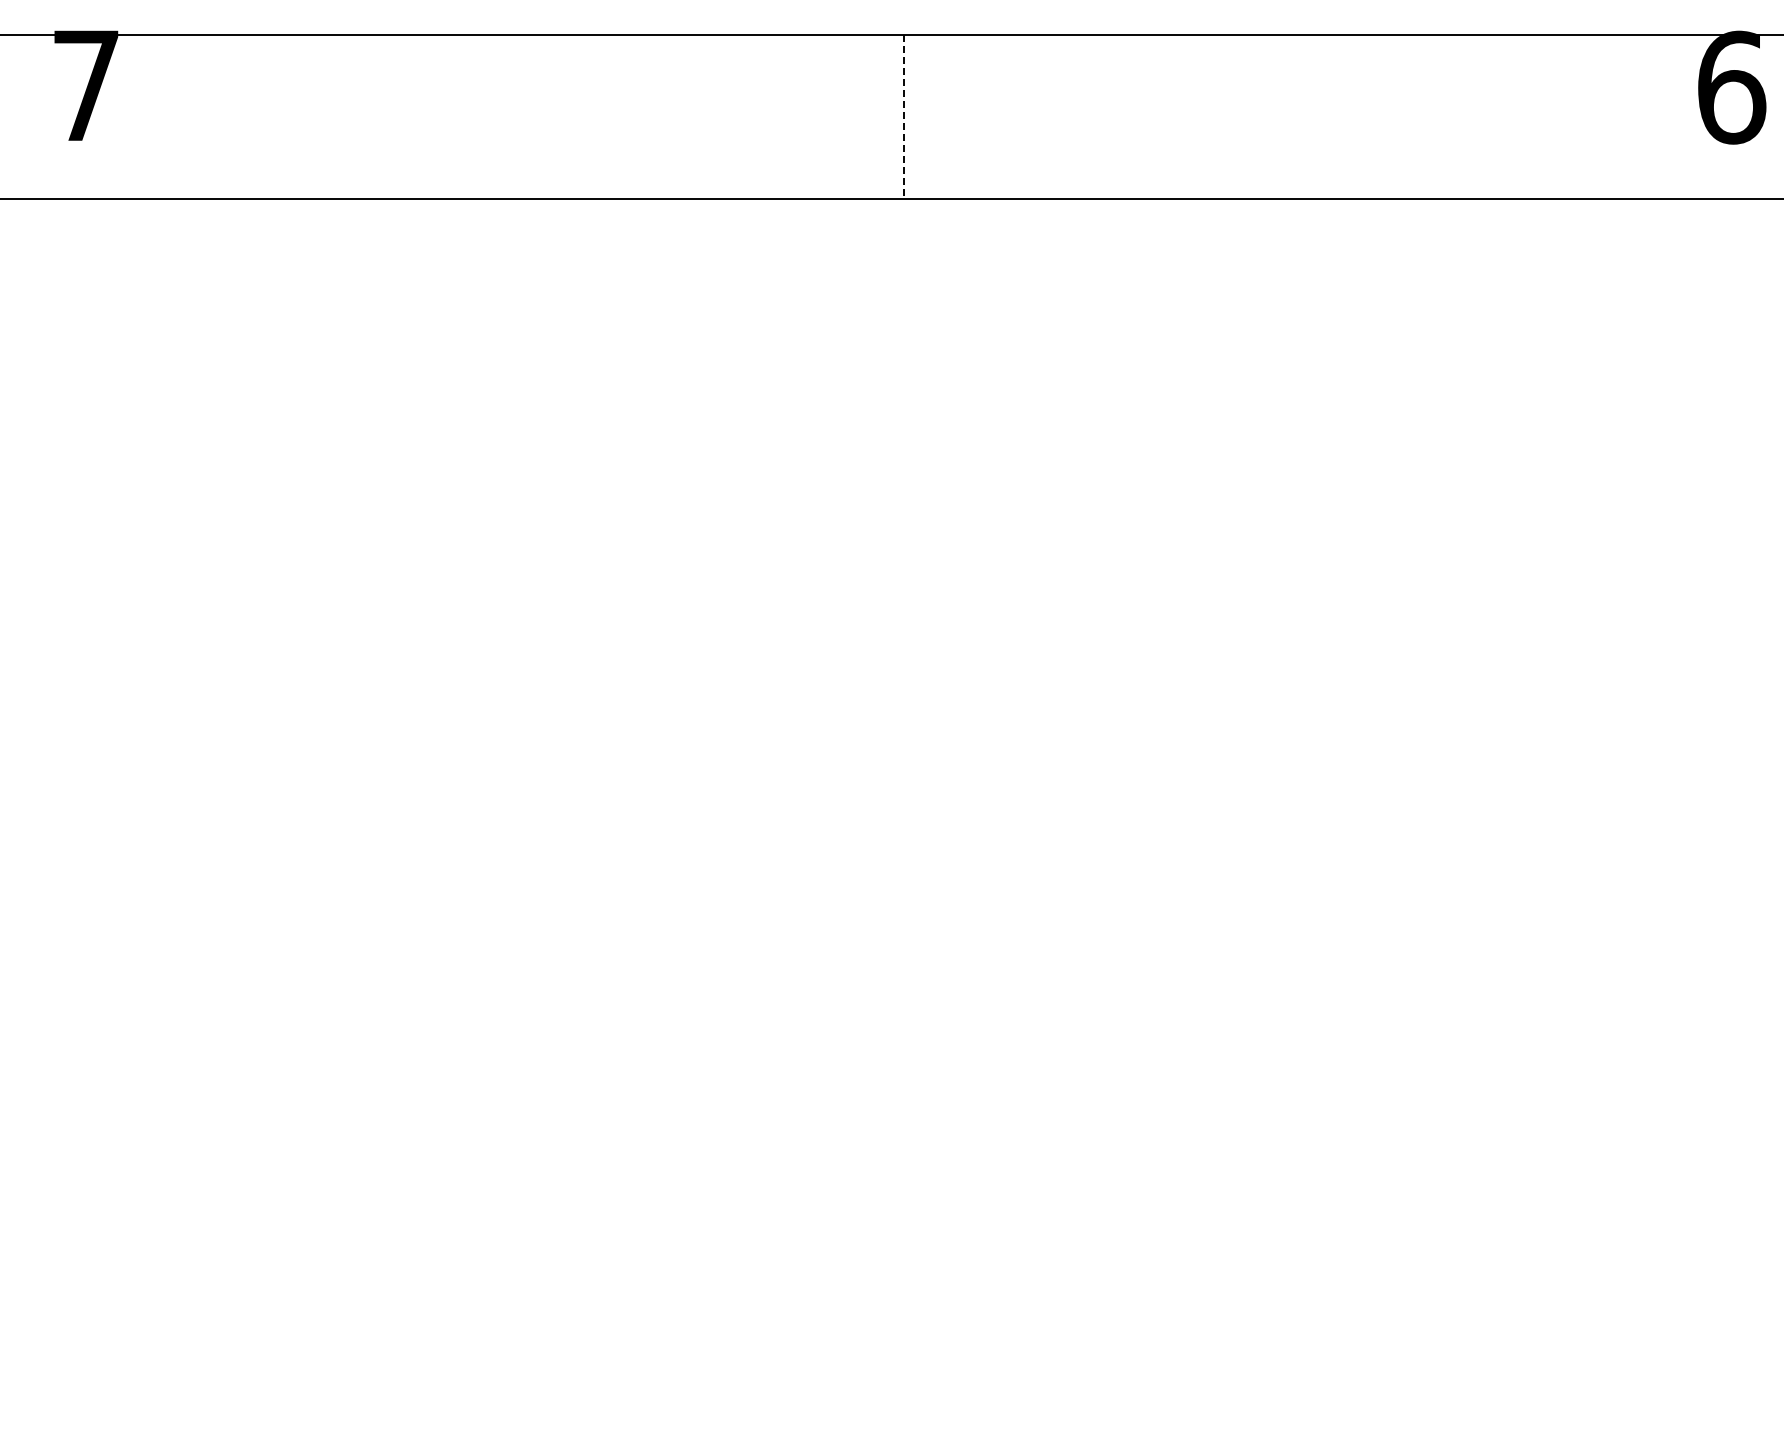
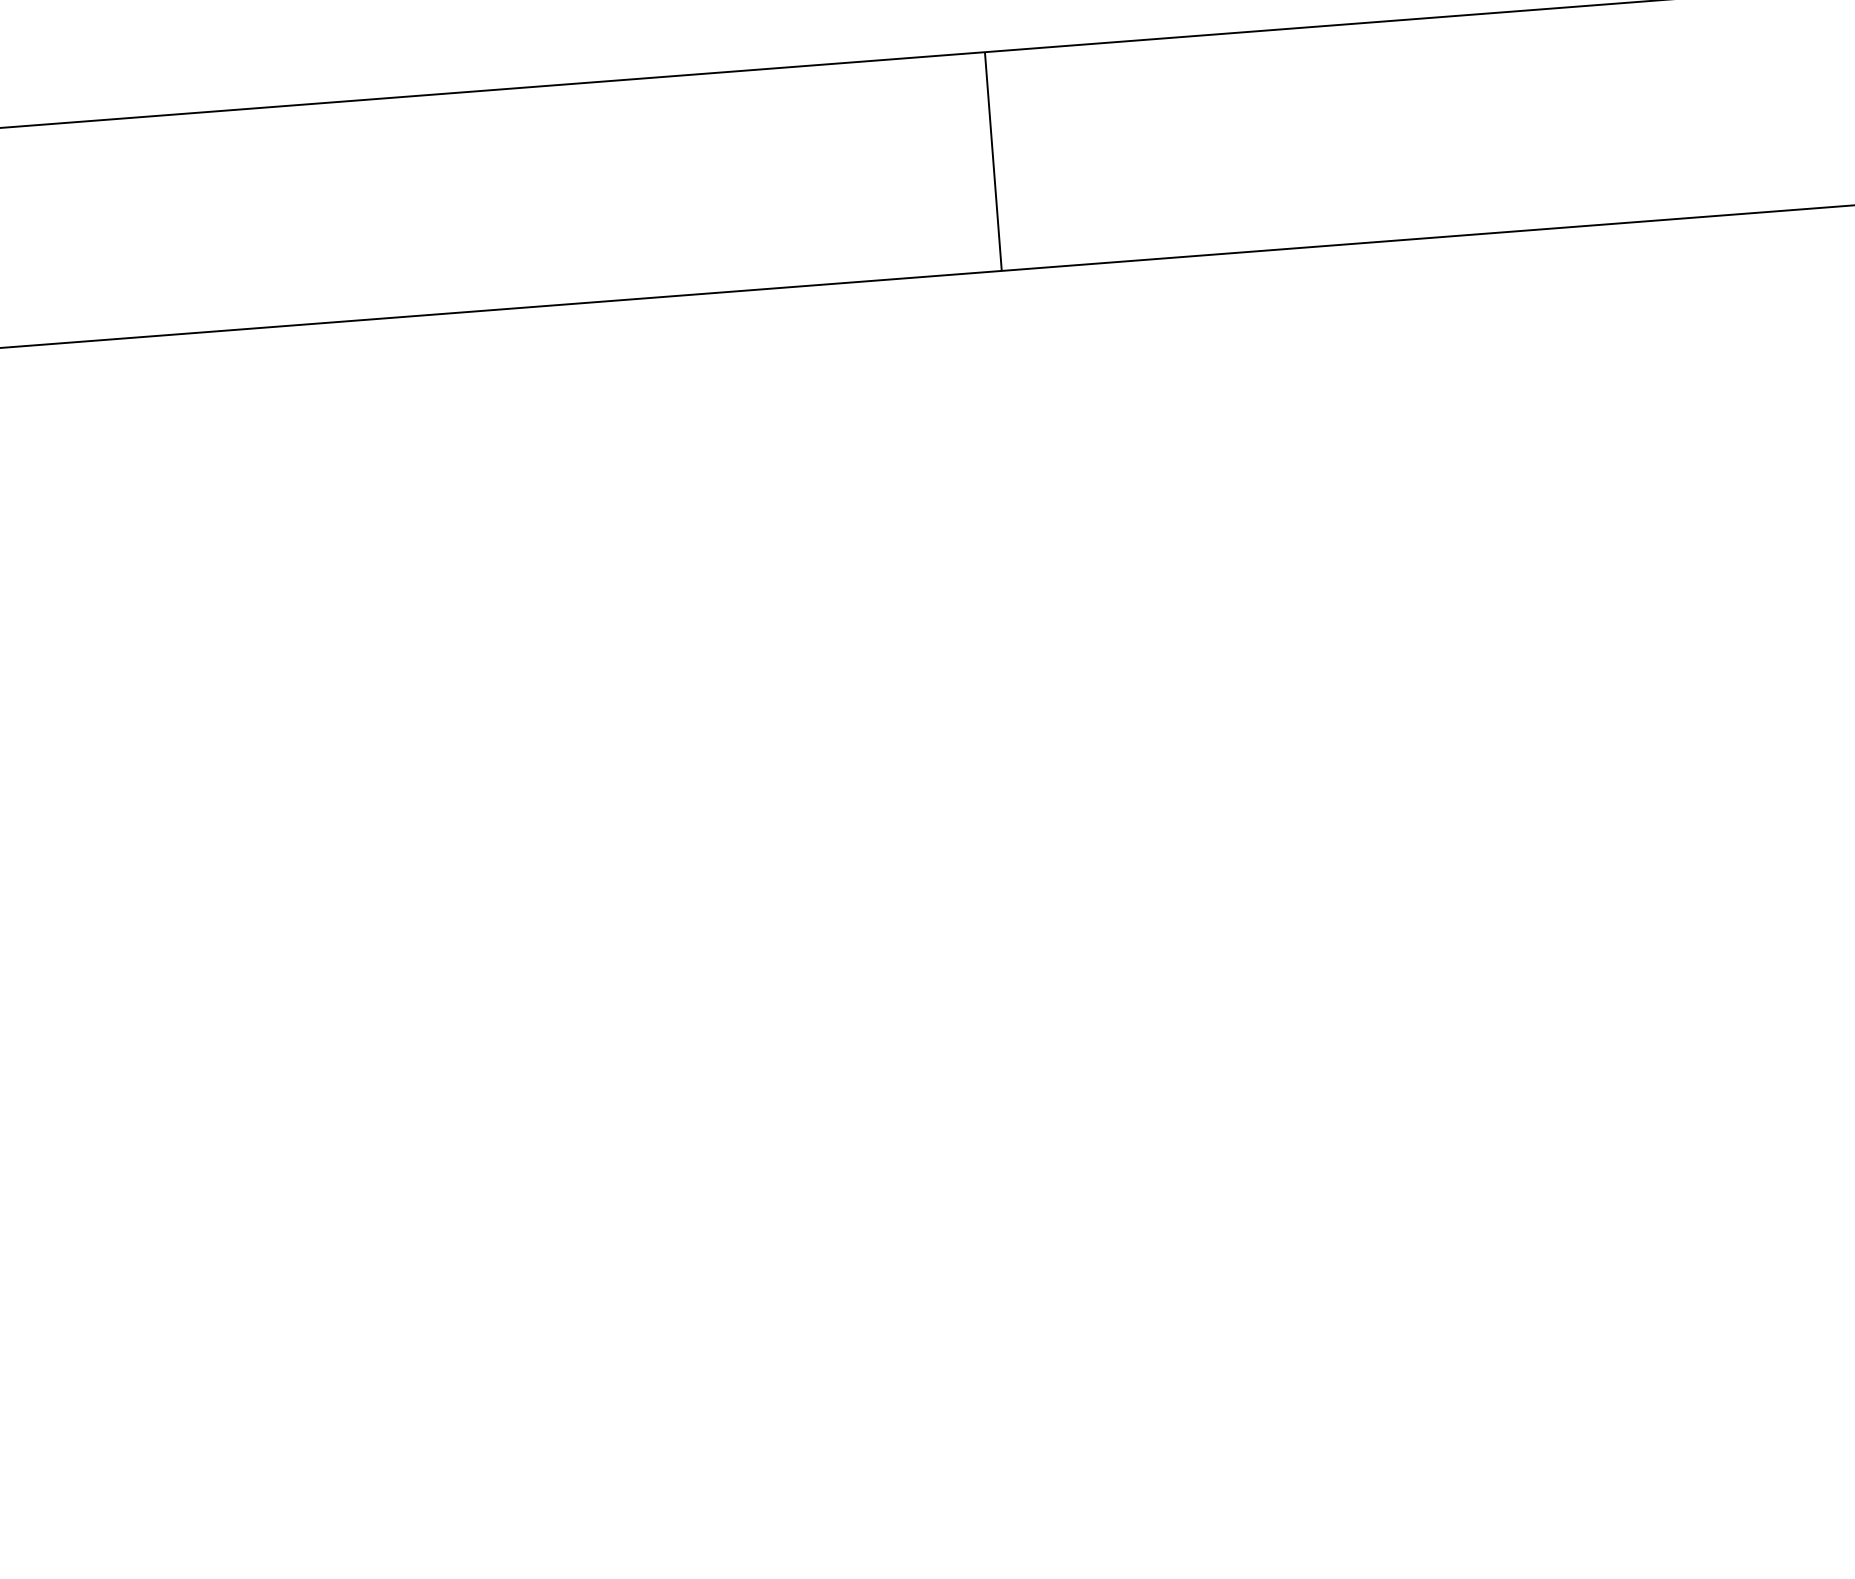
line: (903, 117) -> (993, 161), dashed -> solid

